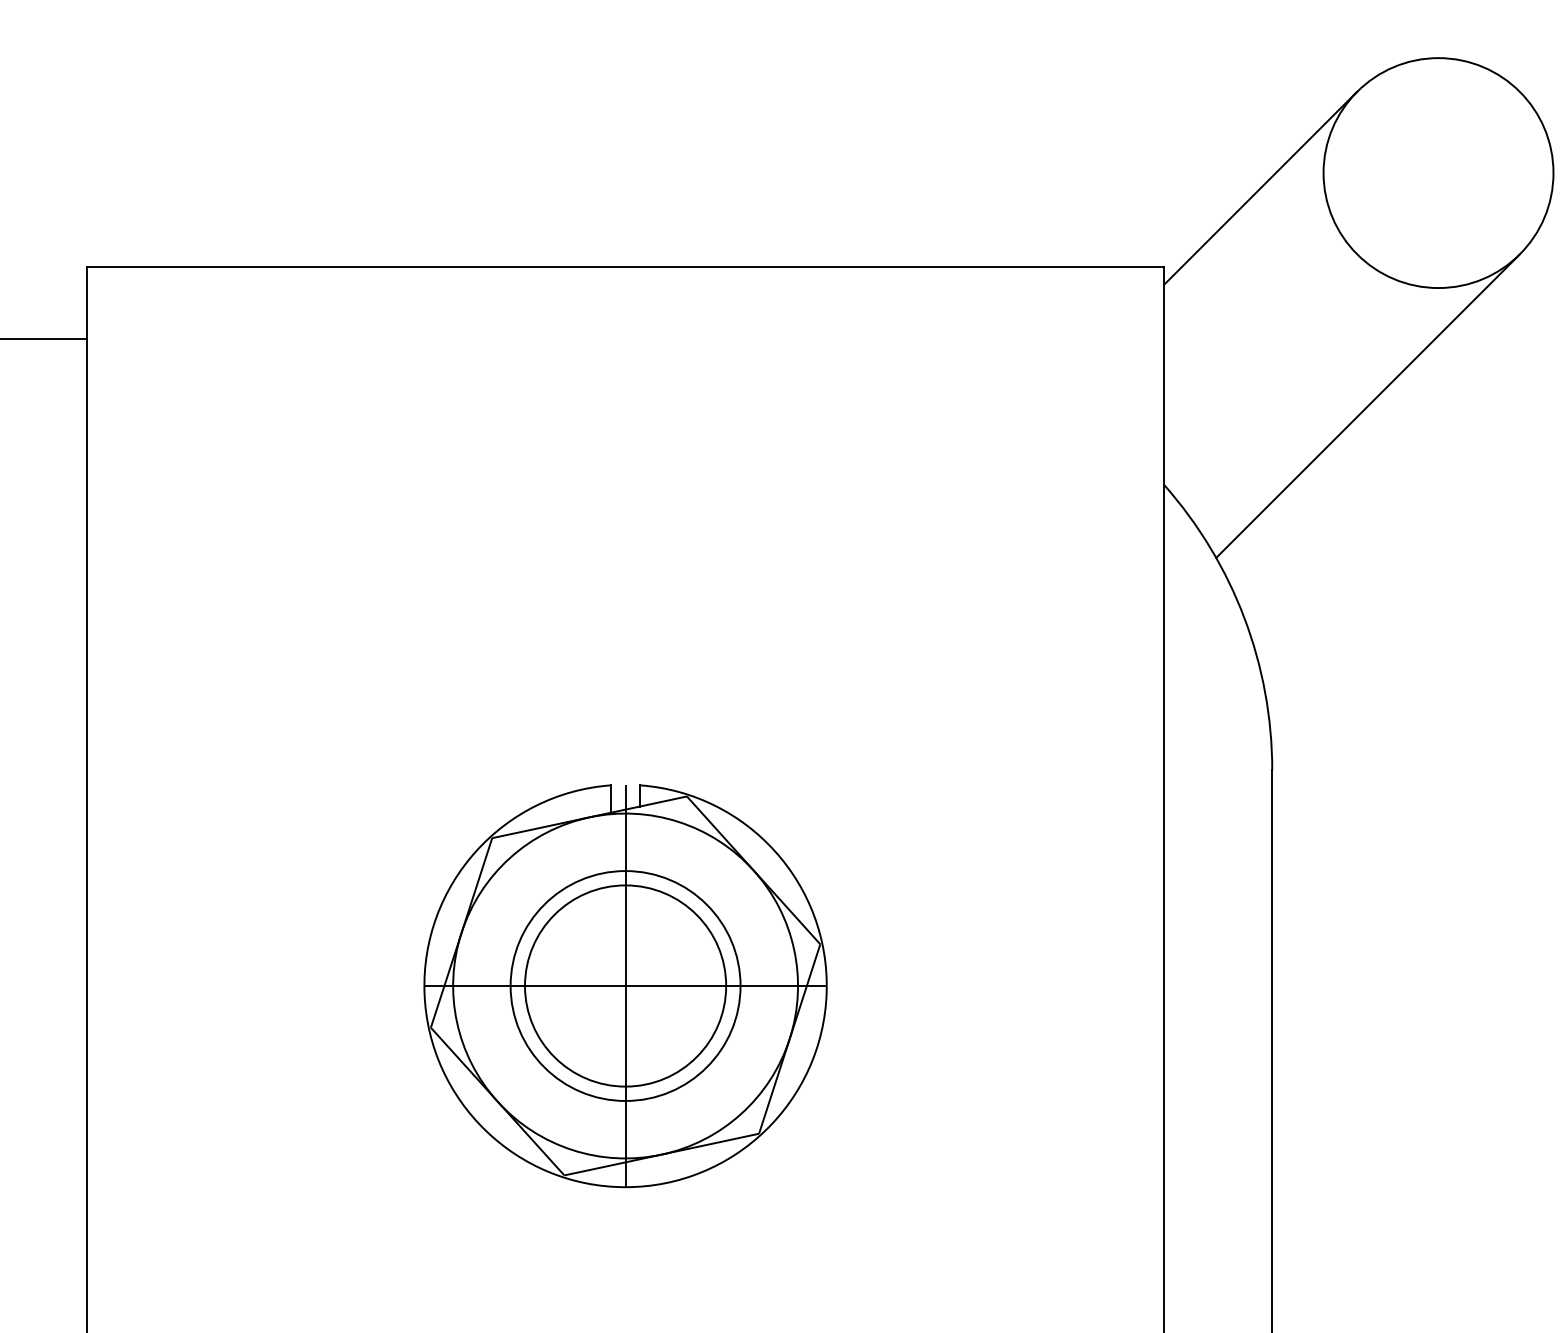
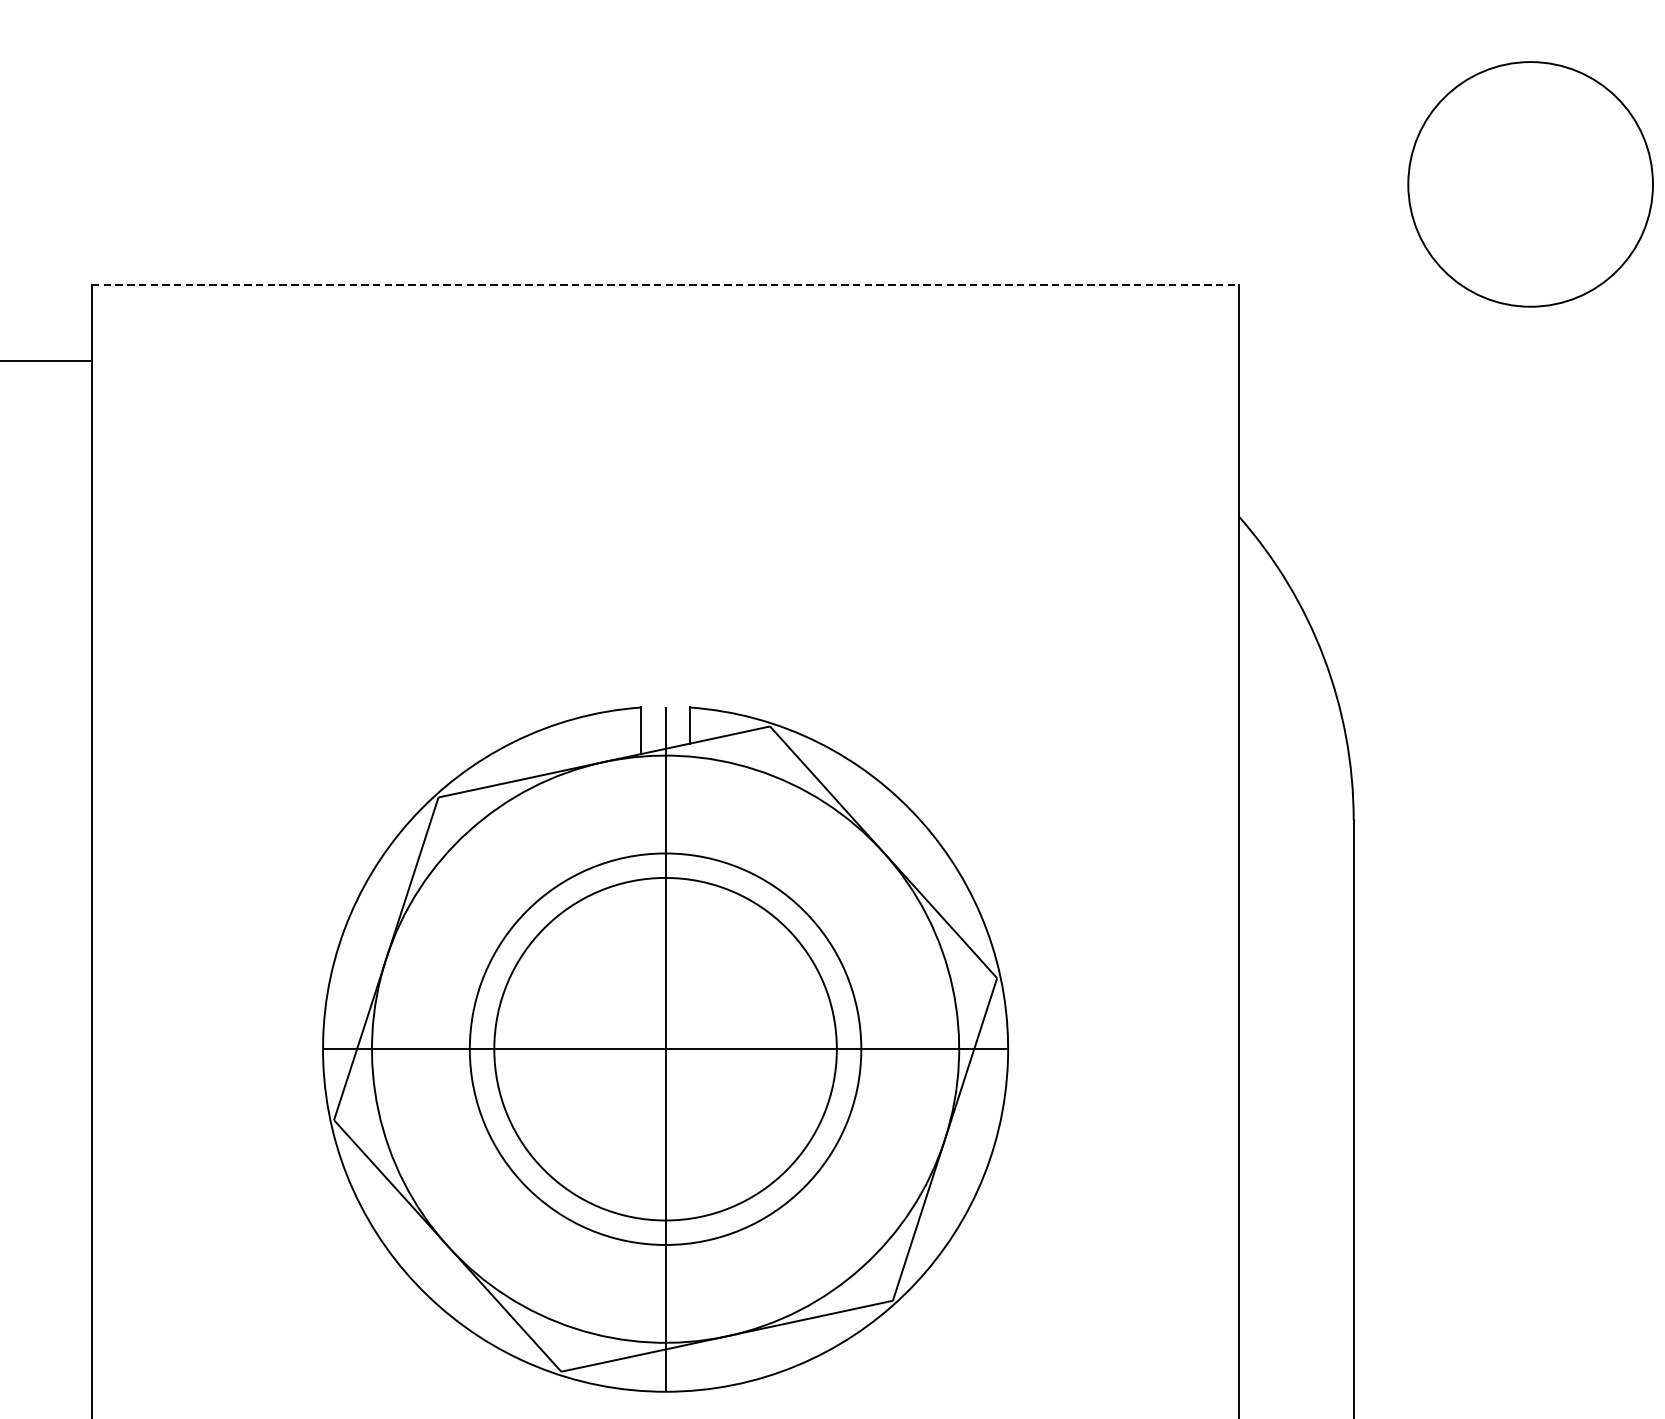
line: (1260, 187) -> (1341, 199), removed
line: (625, 267) -> (665, 284), solid -> dashed
line: (1367, 405) -> (1455, 431), removed
part: (625, 986) -> (665, 1050), size x1.6

